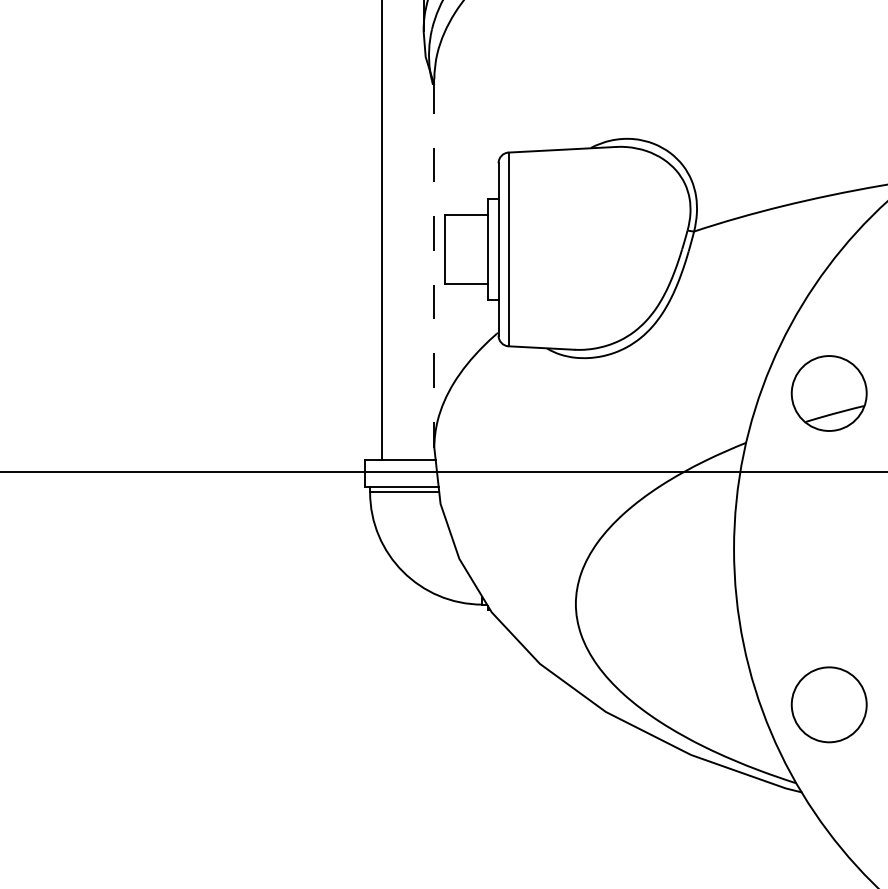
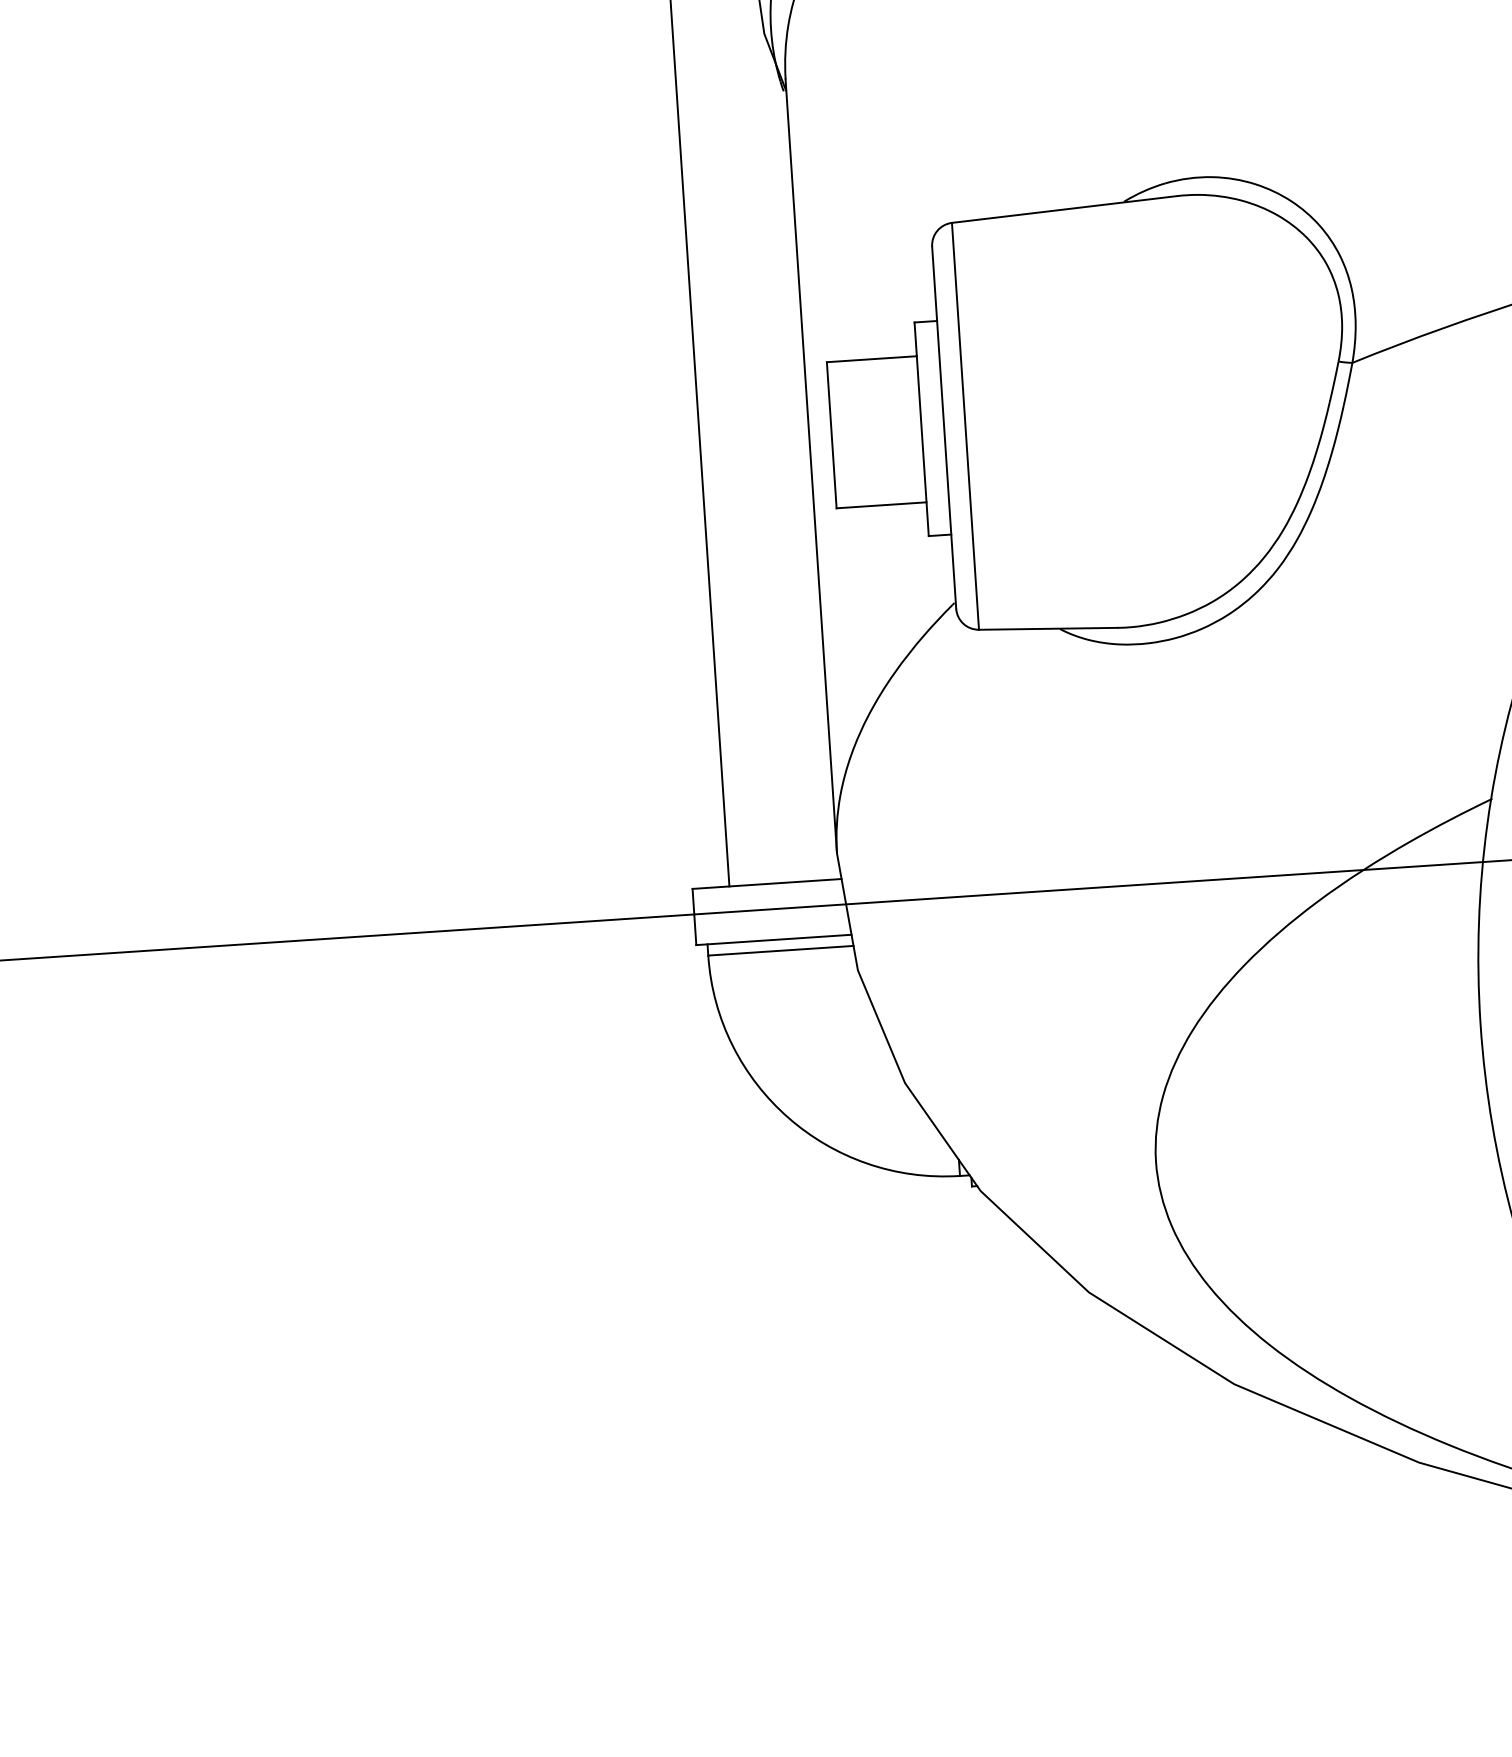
line: (434, 264) -> (811, 468), dashed -> solid

